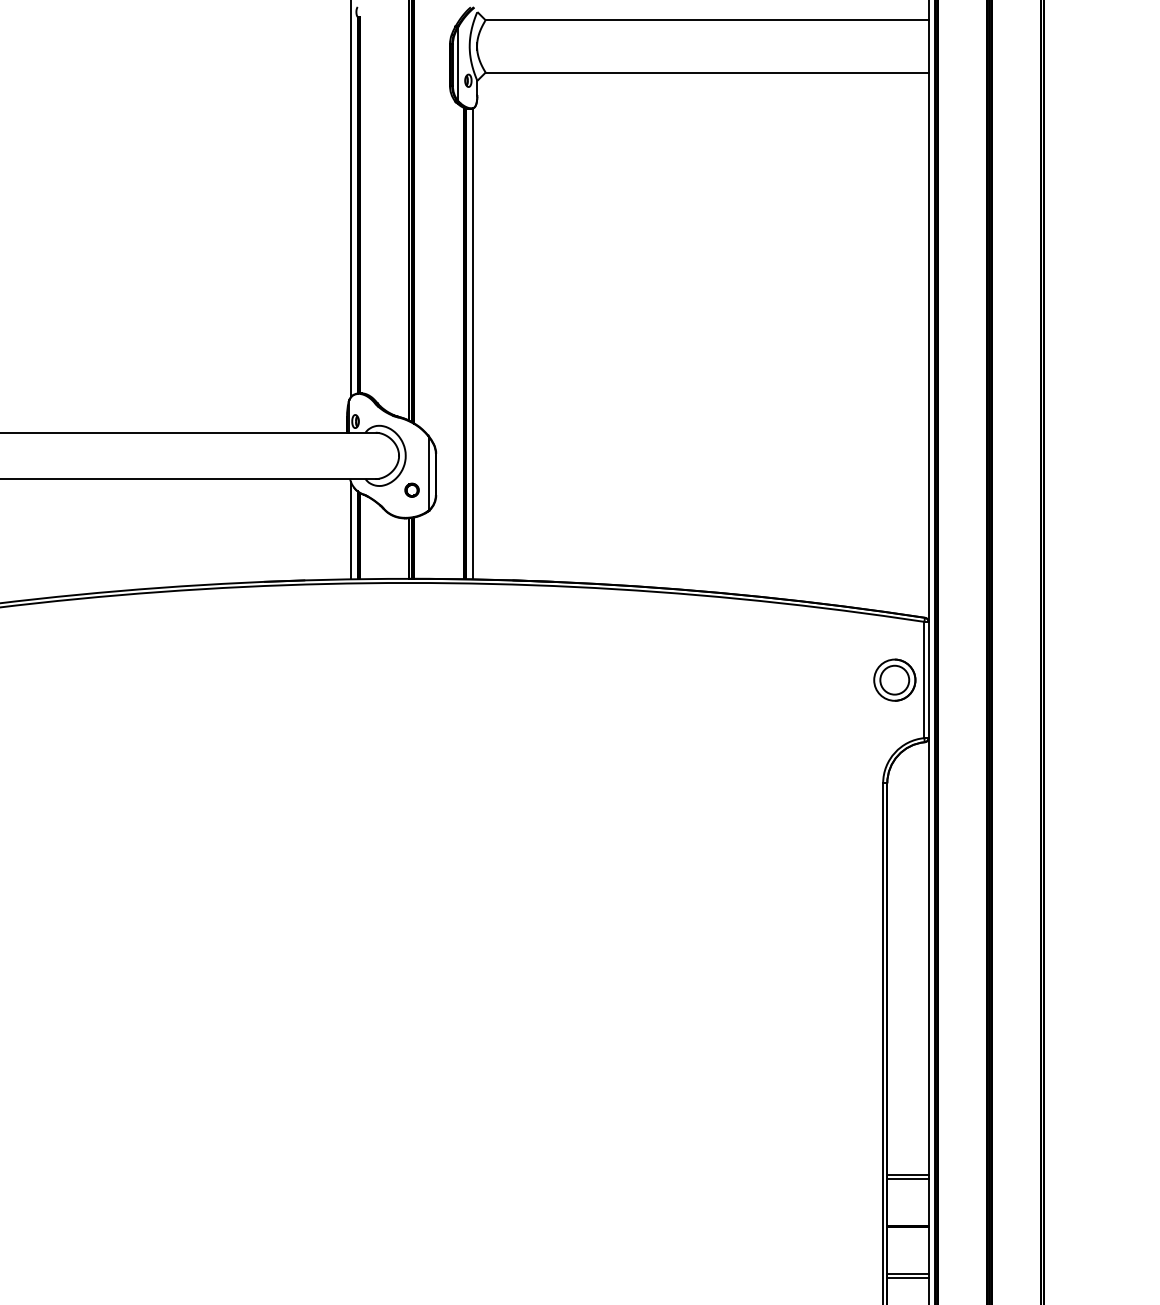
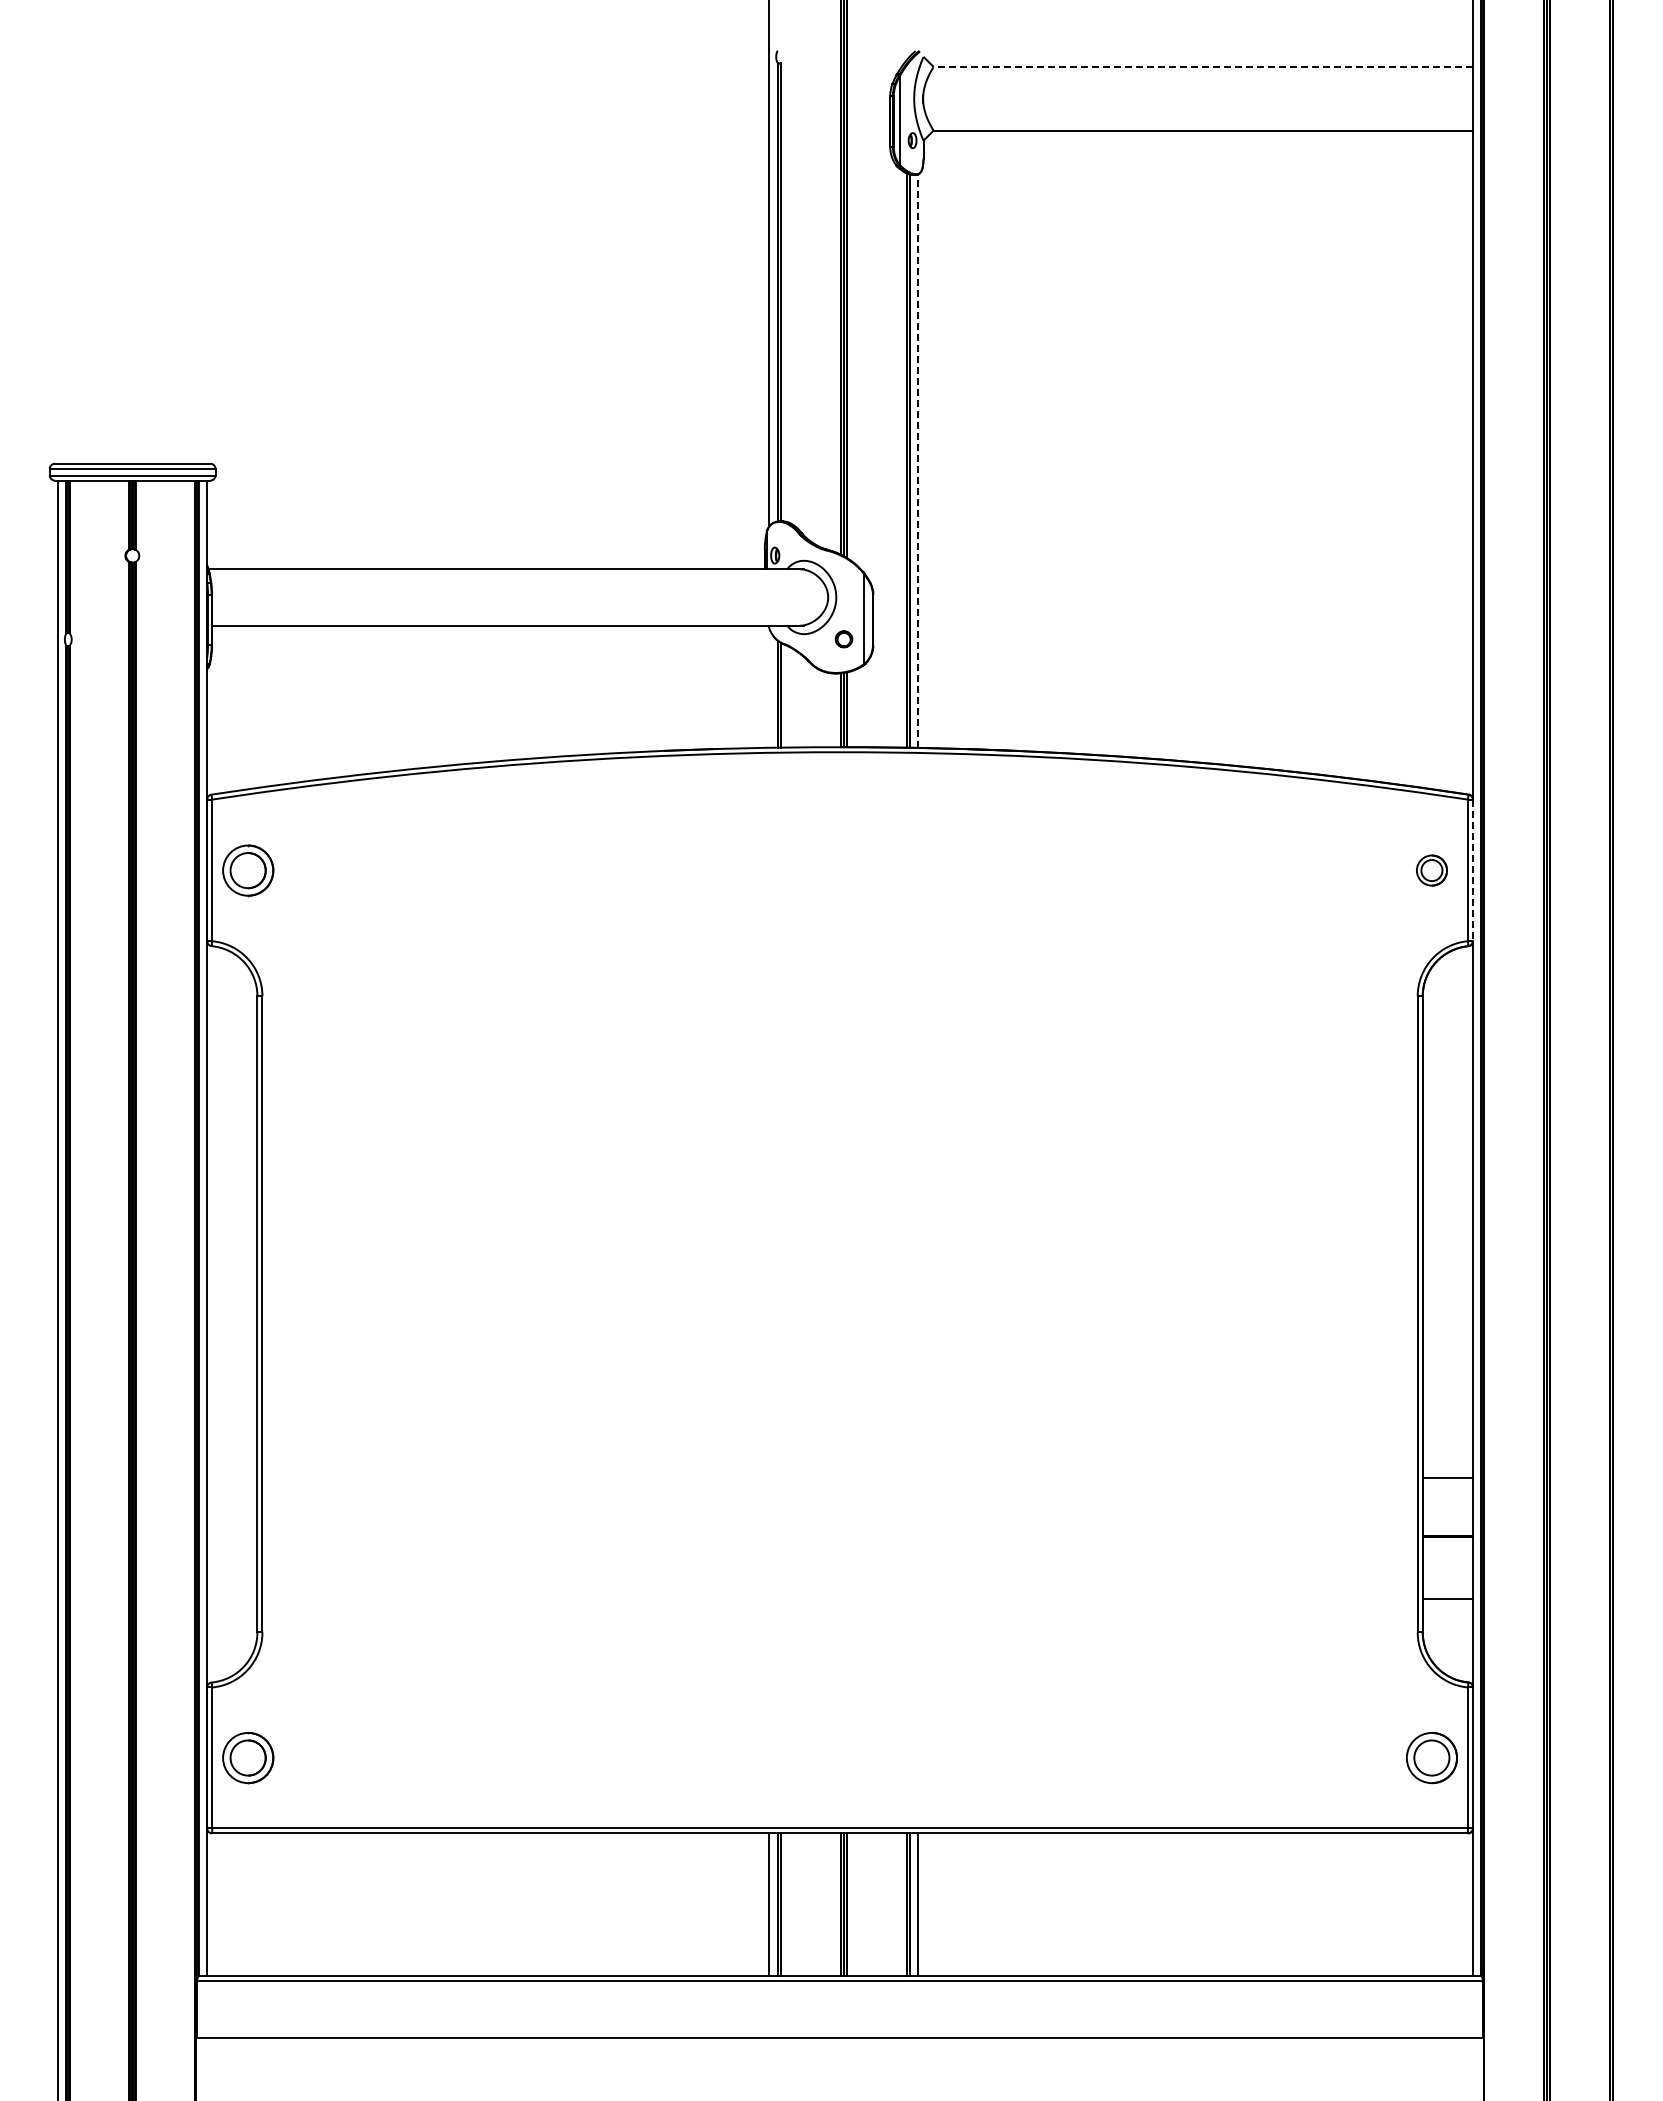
line: (707, 19) -> (1203, 66), solid -> dashed
line: (473, 344) -> (918, 461), solid -> dashed
line: (350, 529) -> (769, 687), removed
part: (894, 680) -> (1431, 870), size x0.6
line: (928, 680) -> (1472, 870), solid -> dashed
line: (907, 1175) -> (1447, 1473), removed
line: (907, 1273) -> (1447, 1593), removed

